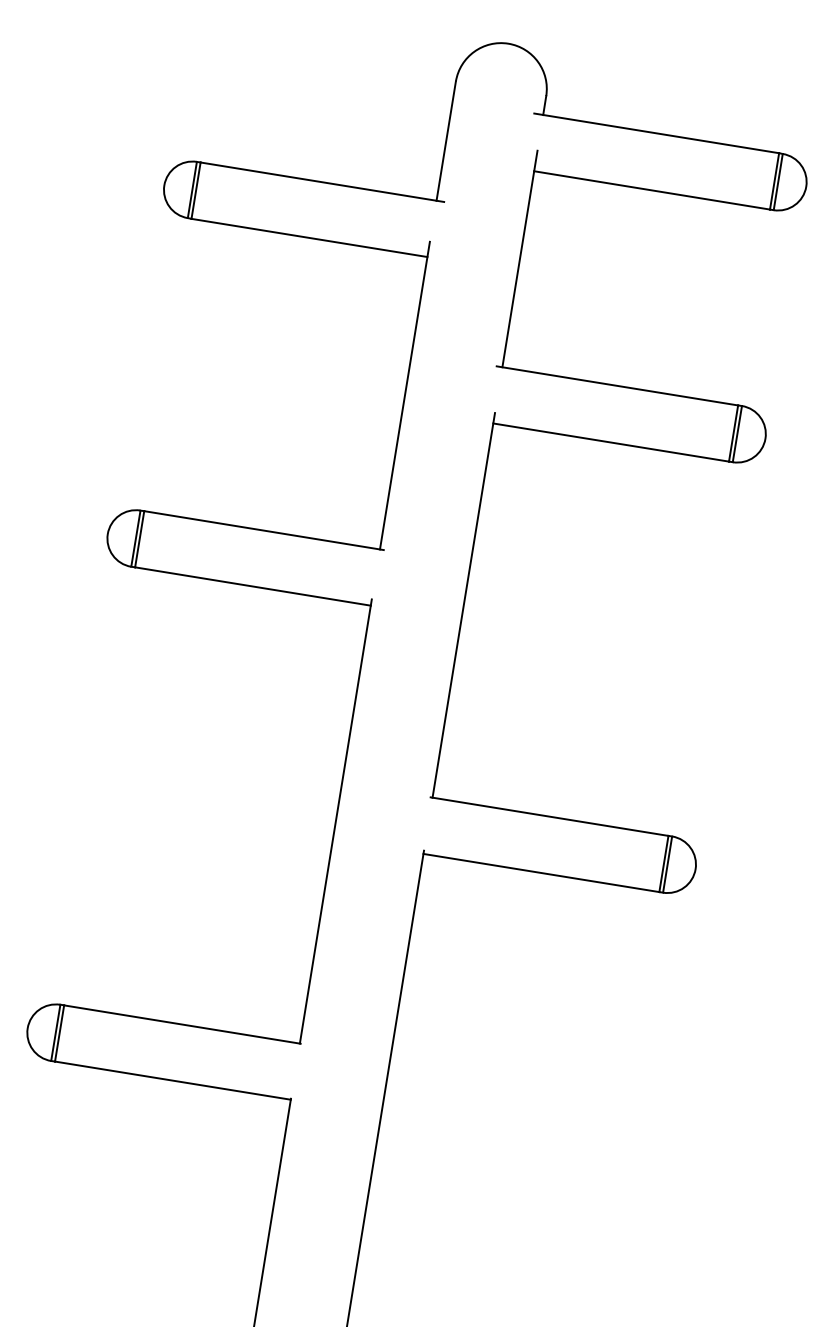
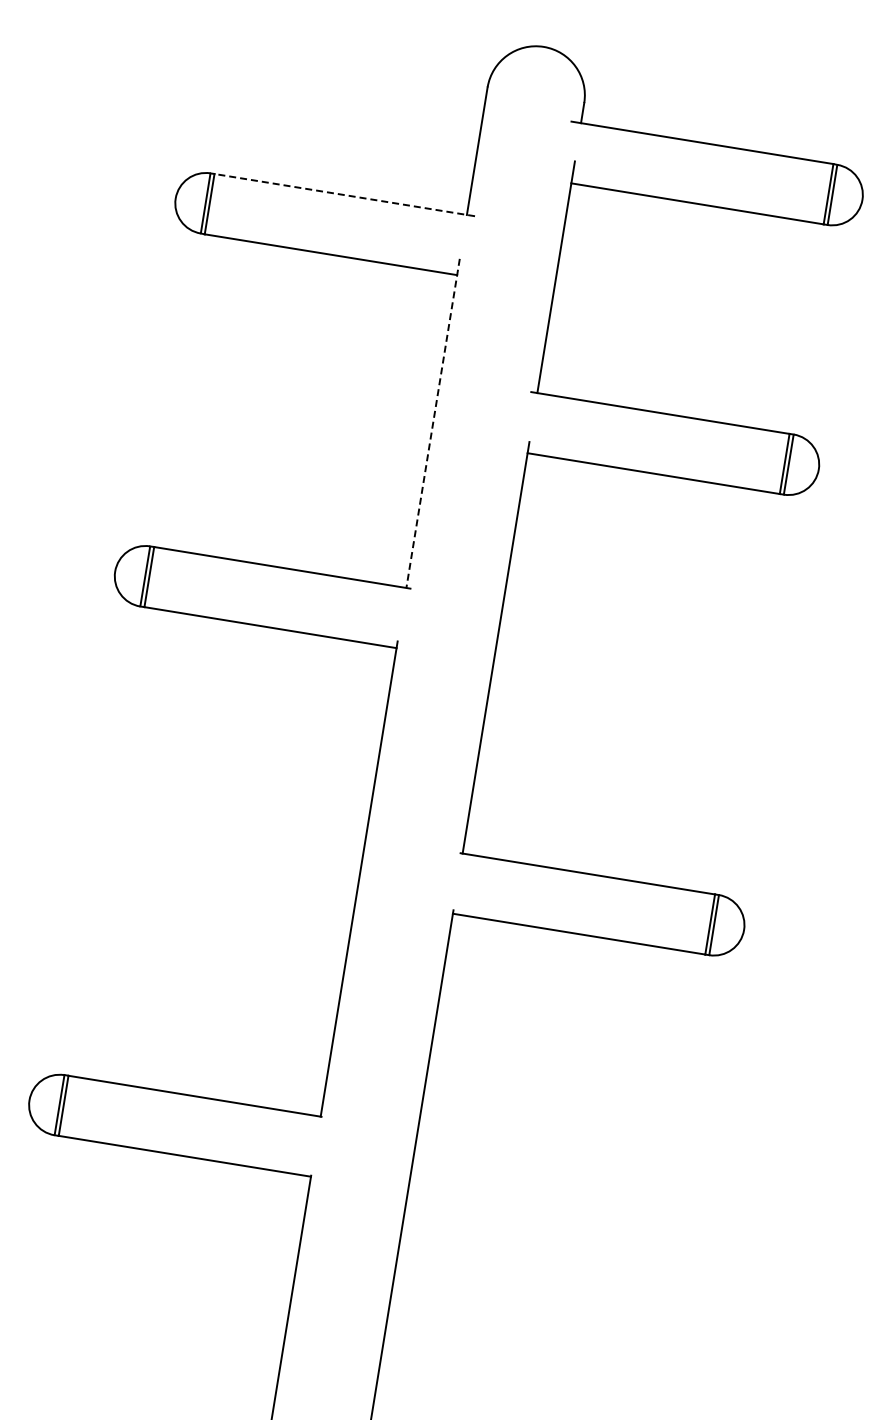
line: (322, 182) -> (344, 195), solid -> dashed
line: (405, 395) -> (433, 423), solid -> dashed

